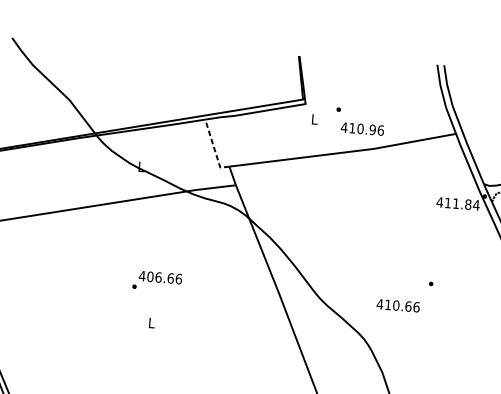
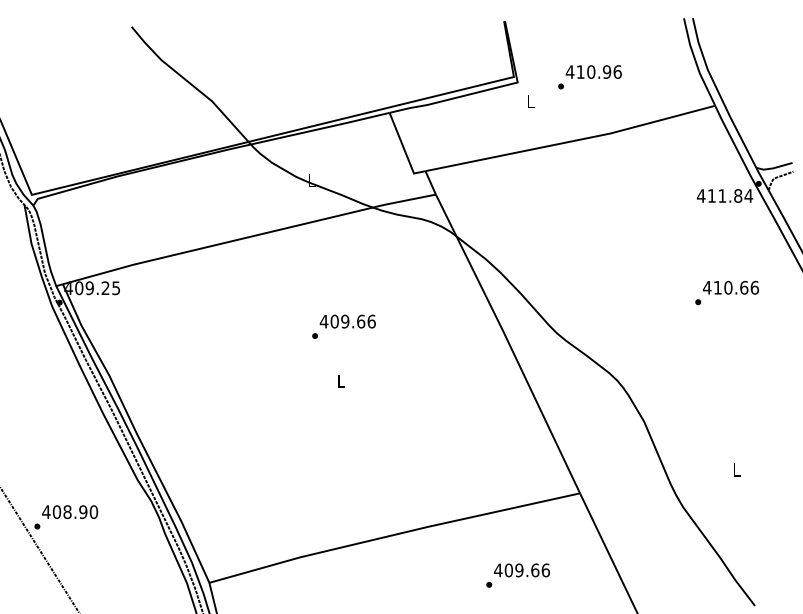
text: (362, 128) -> (593, 71), moved
line: (214, 147) -> (404, 148), dashed -> solid
text: (158, 277) -> (345, 321), 406.66 -> 409.66
text: (397, 305) -> (730, 287), moved

